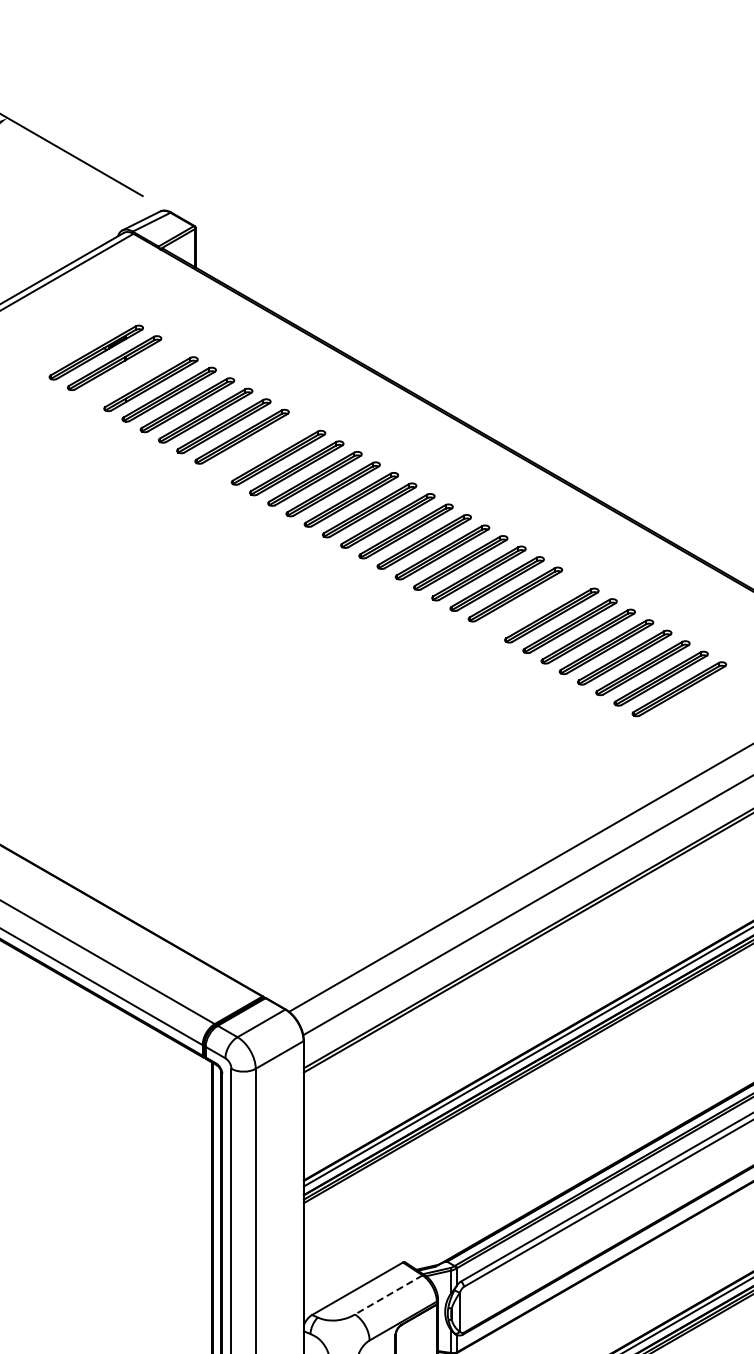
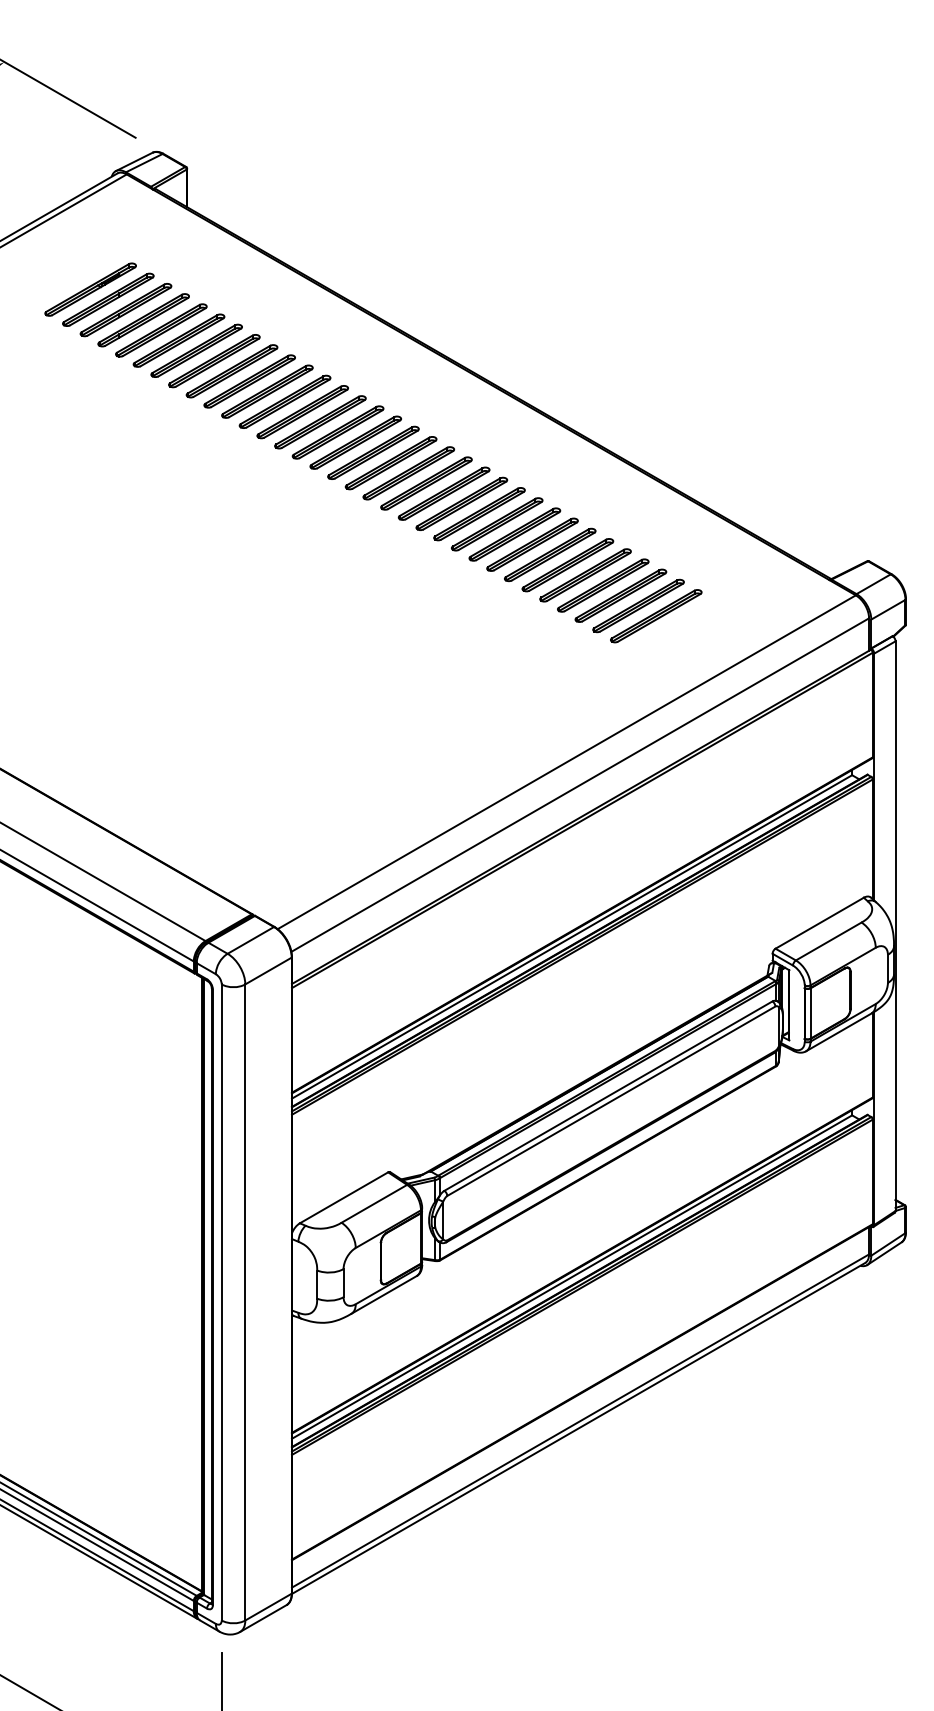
part: (132, 374) -> (125, 310), added
part: (260, 447) -> (249, 381), added
part: (533, 605) -> (514, 534), added
line: (388, 1294) -> (374, 1203), dashed -> solid

